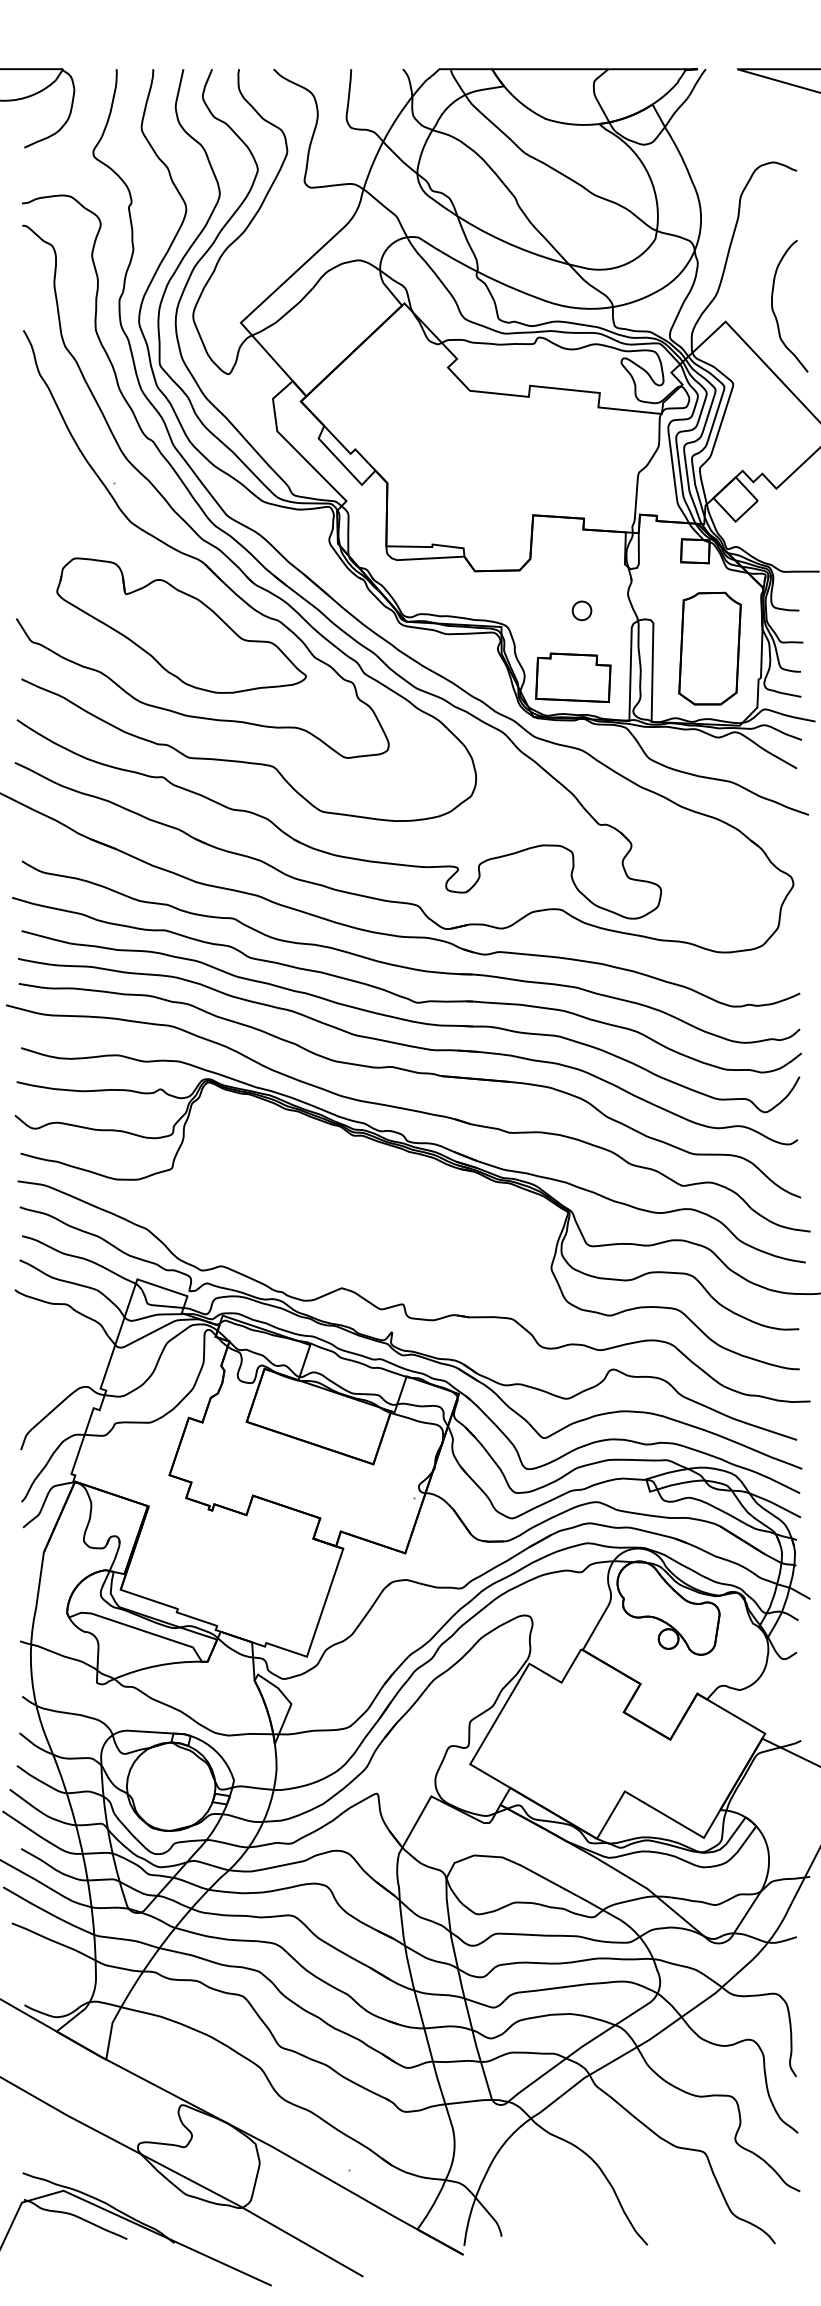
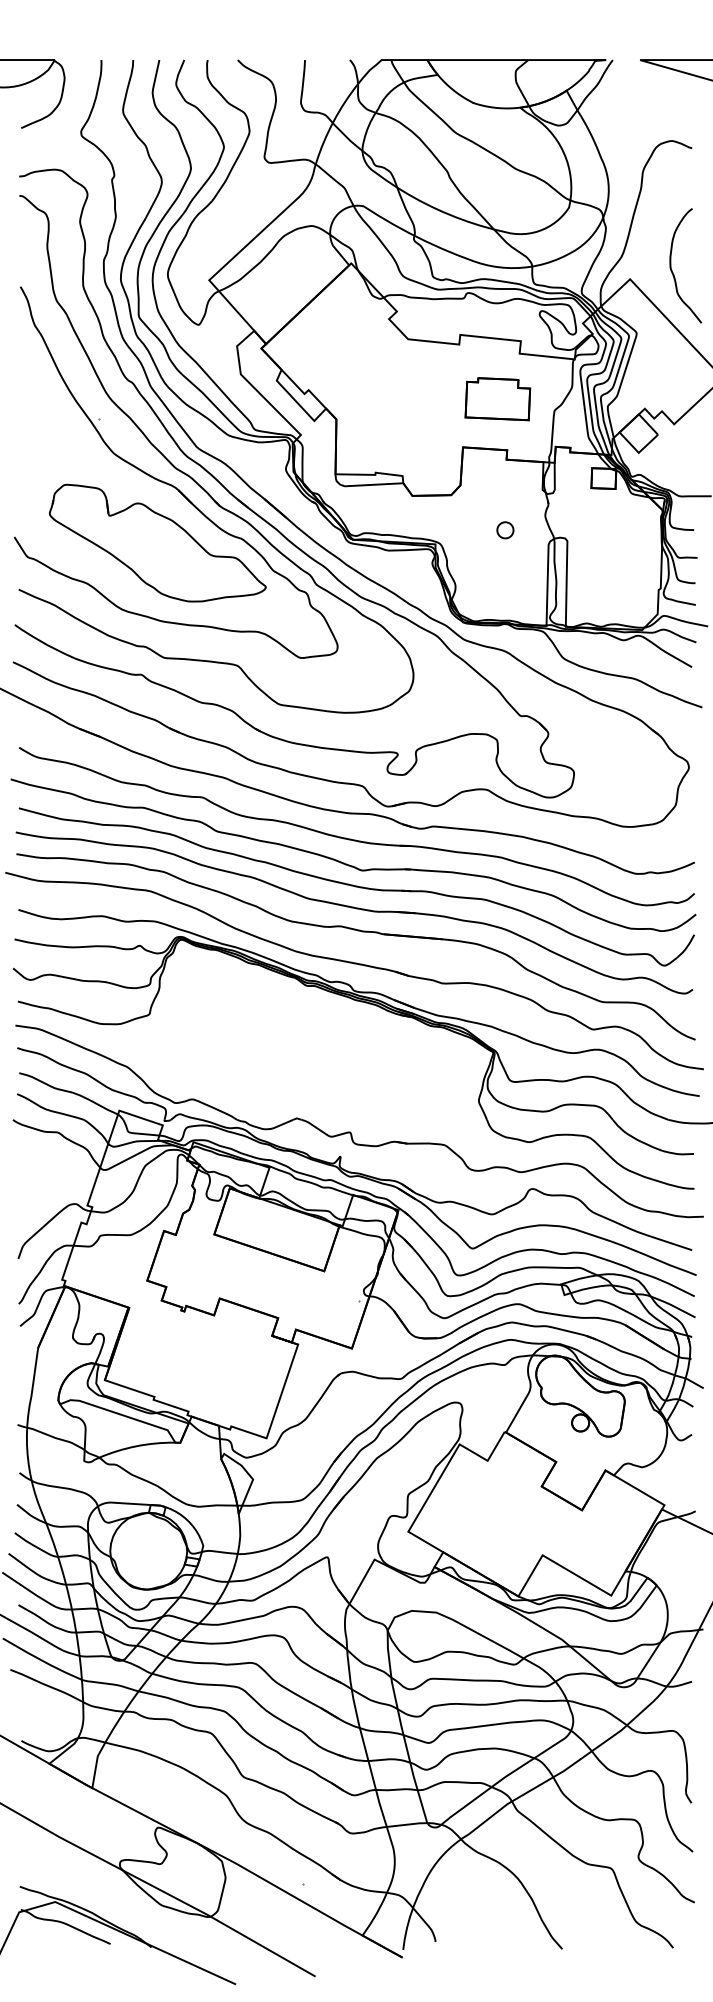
part: (709, 648) -> (616, 562), removed
part: (573, 677) -> (498, 398), moved

